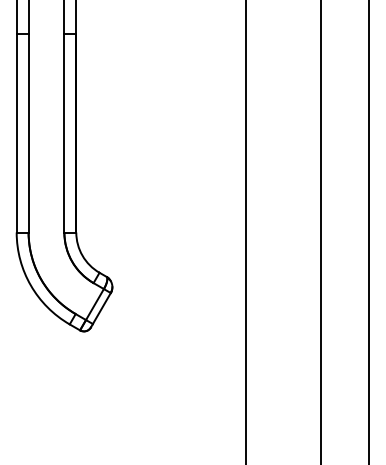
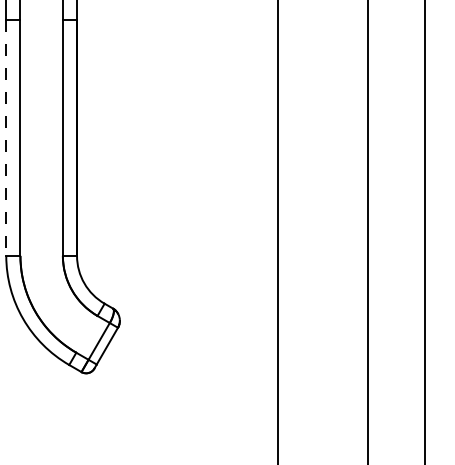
line: (16, 133) -> (6, 138), solid -> dashed

